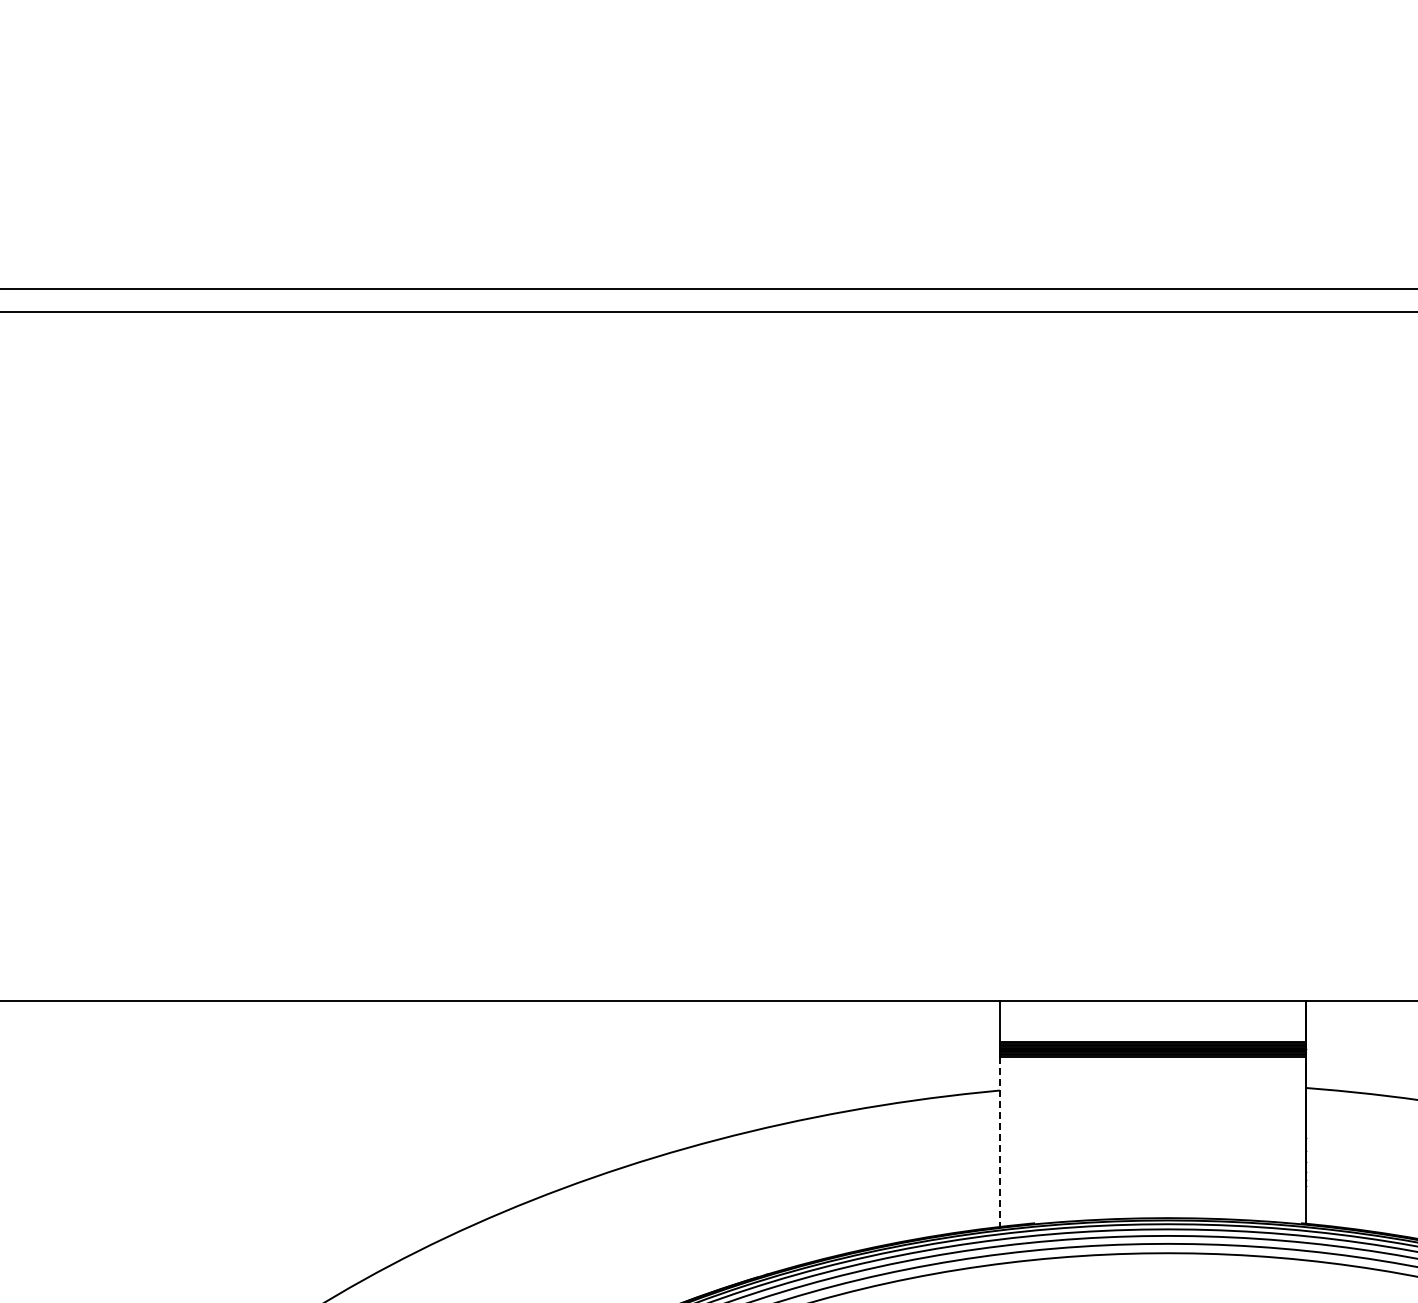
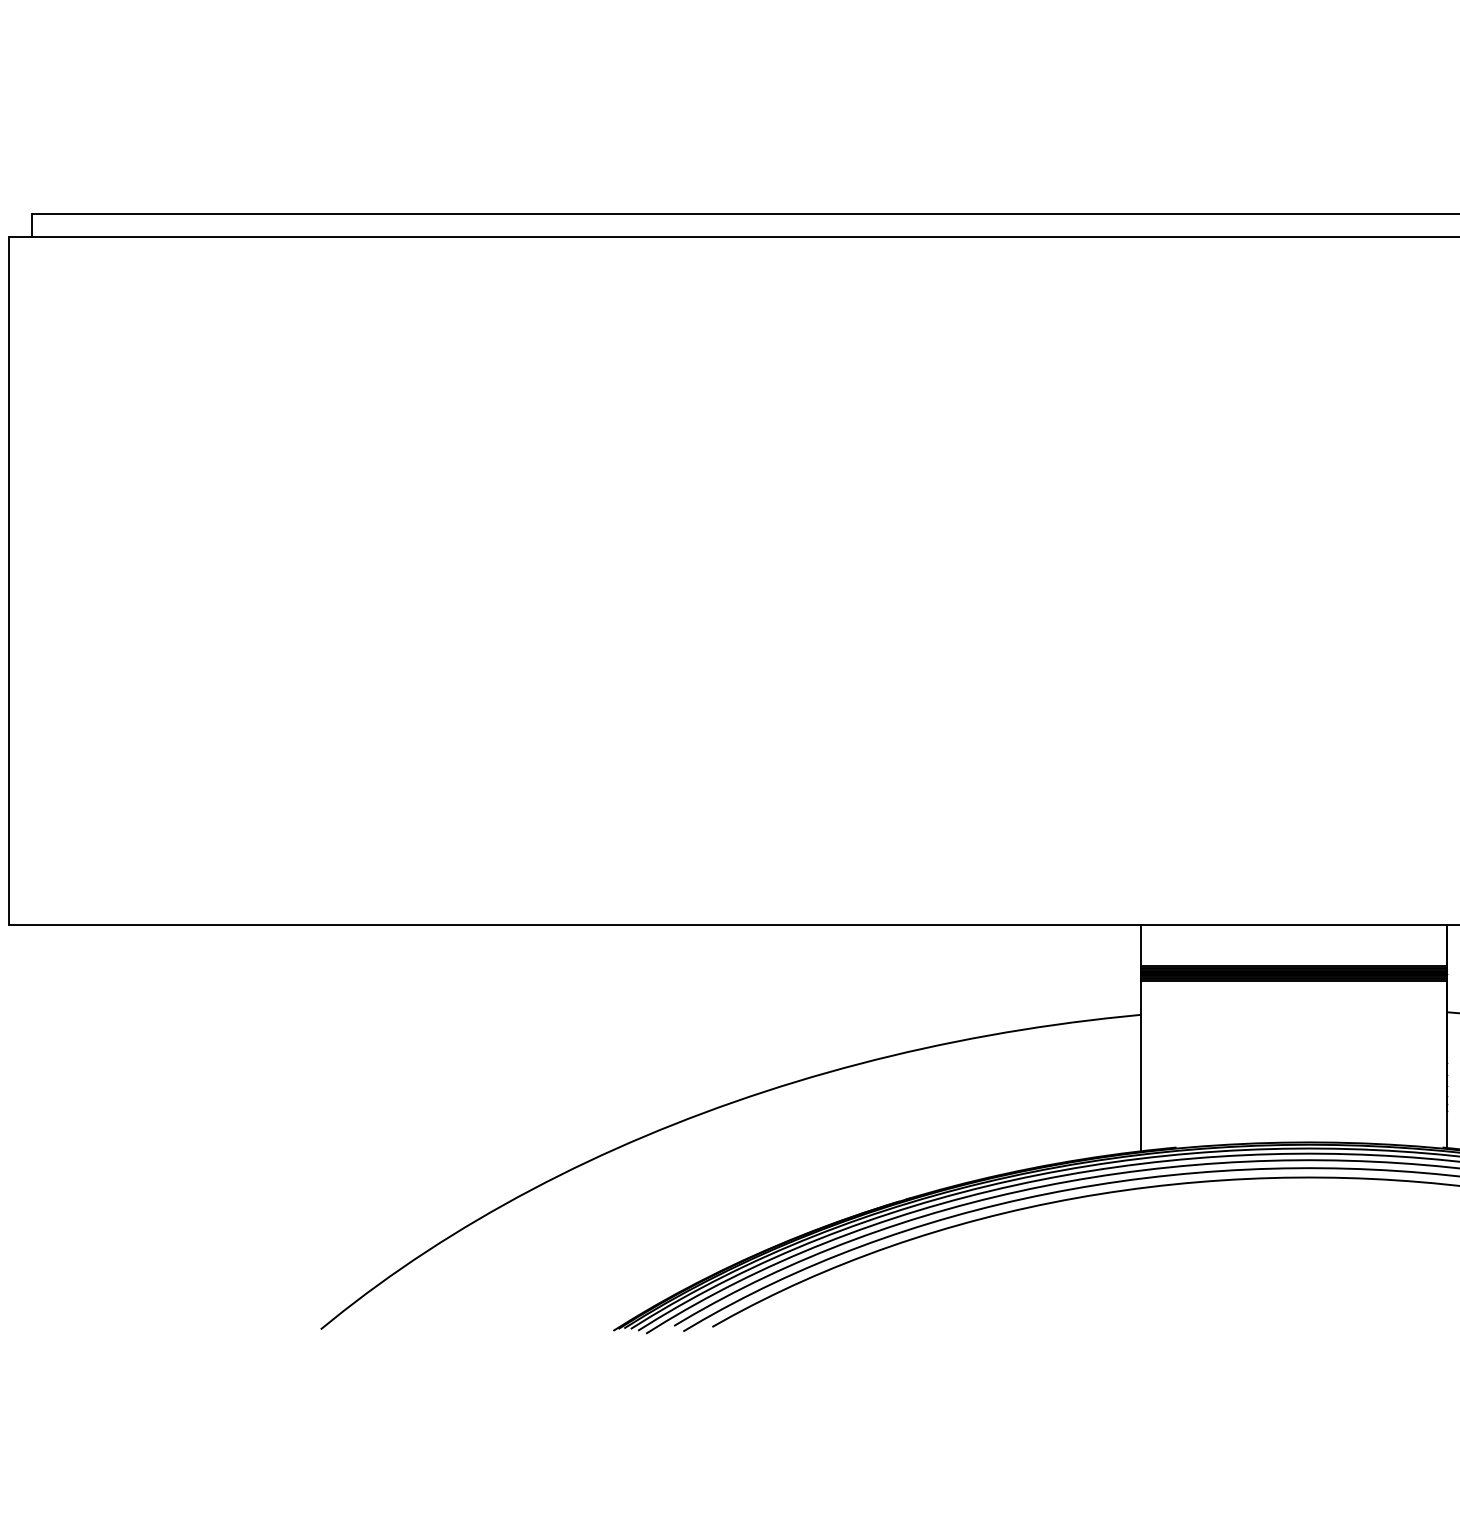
line: (1000, 1142) -> (1141, 1066), dashed -> solid

